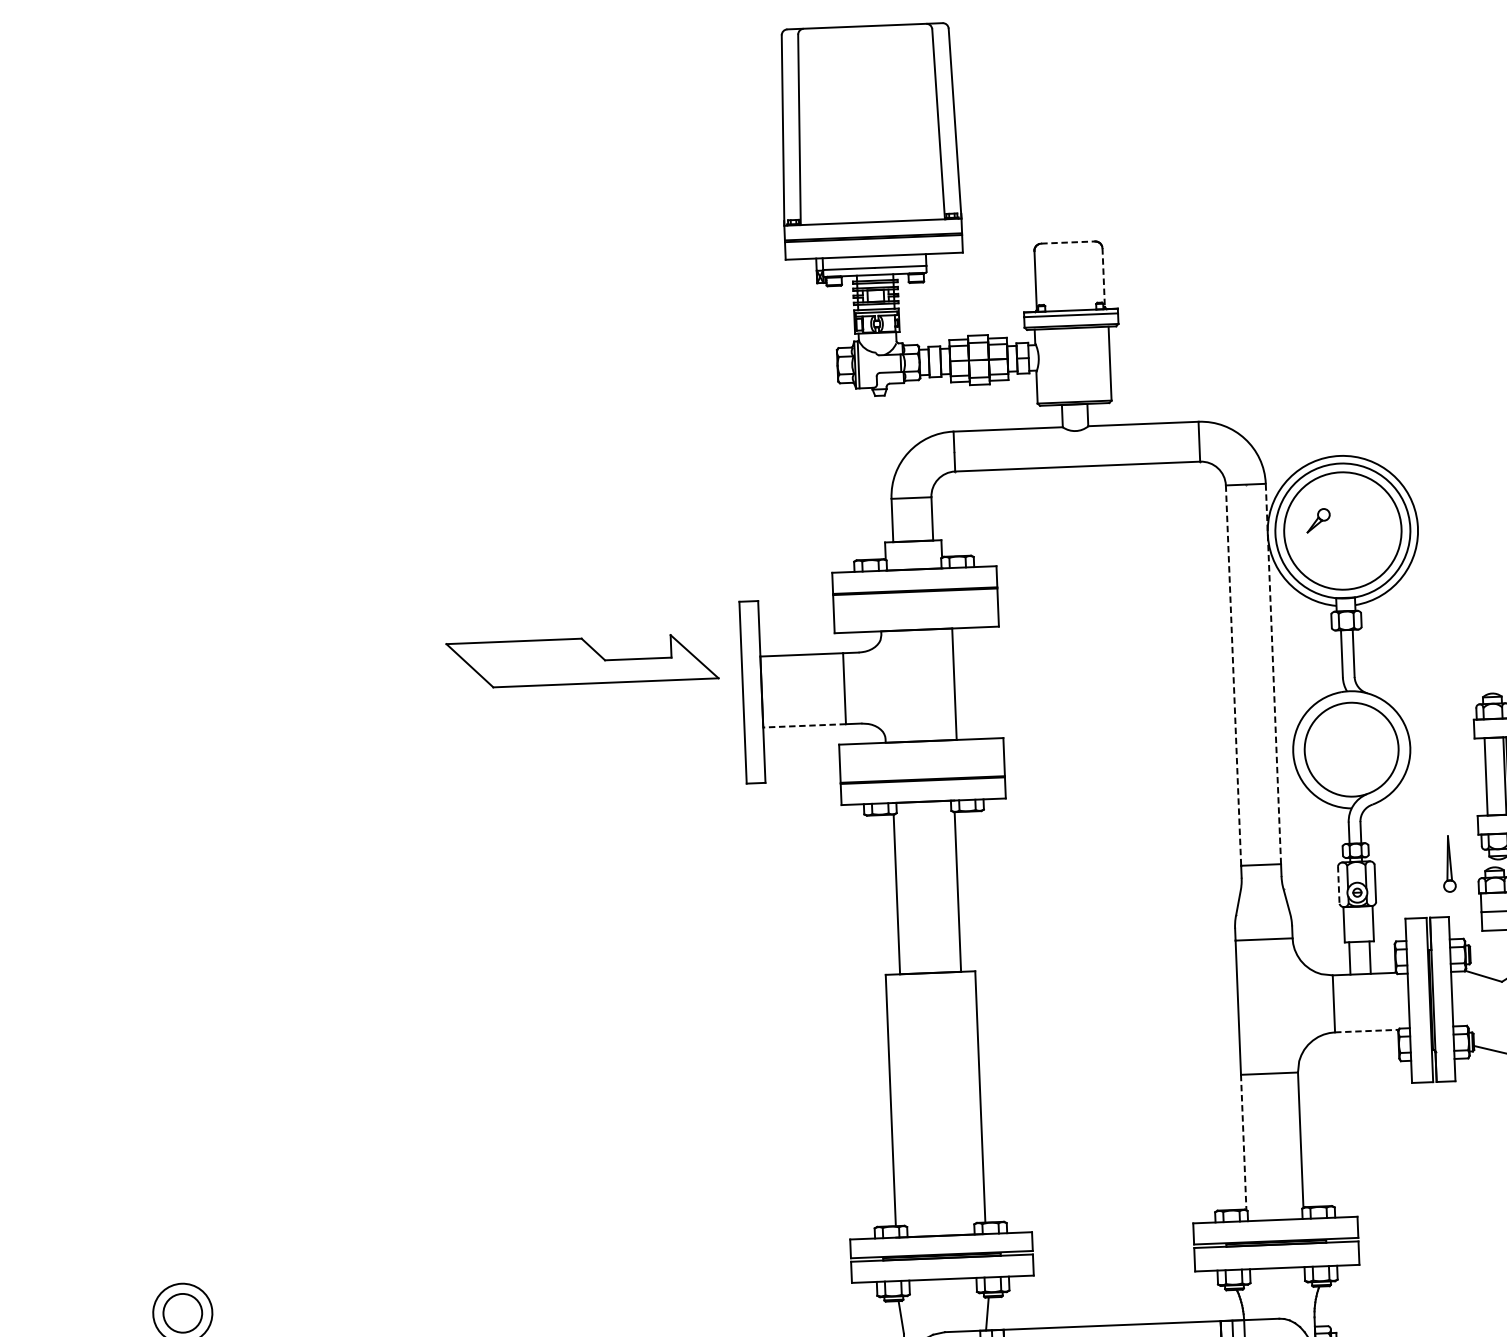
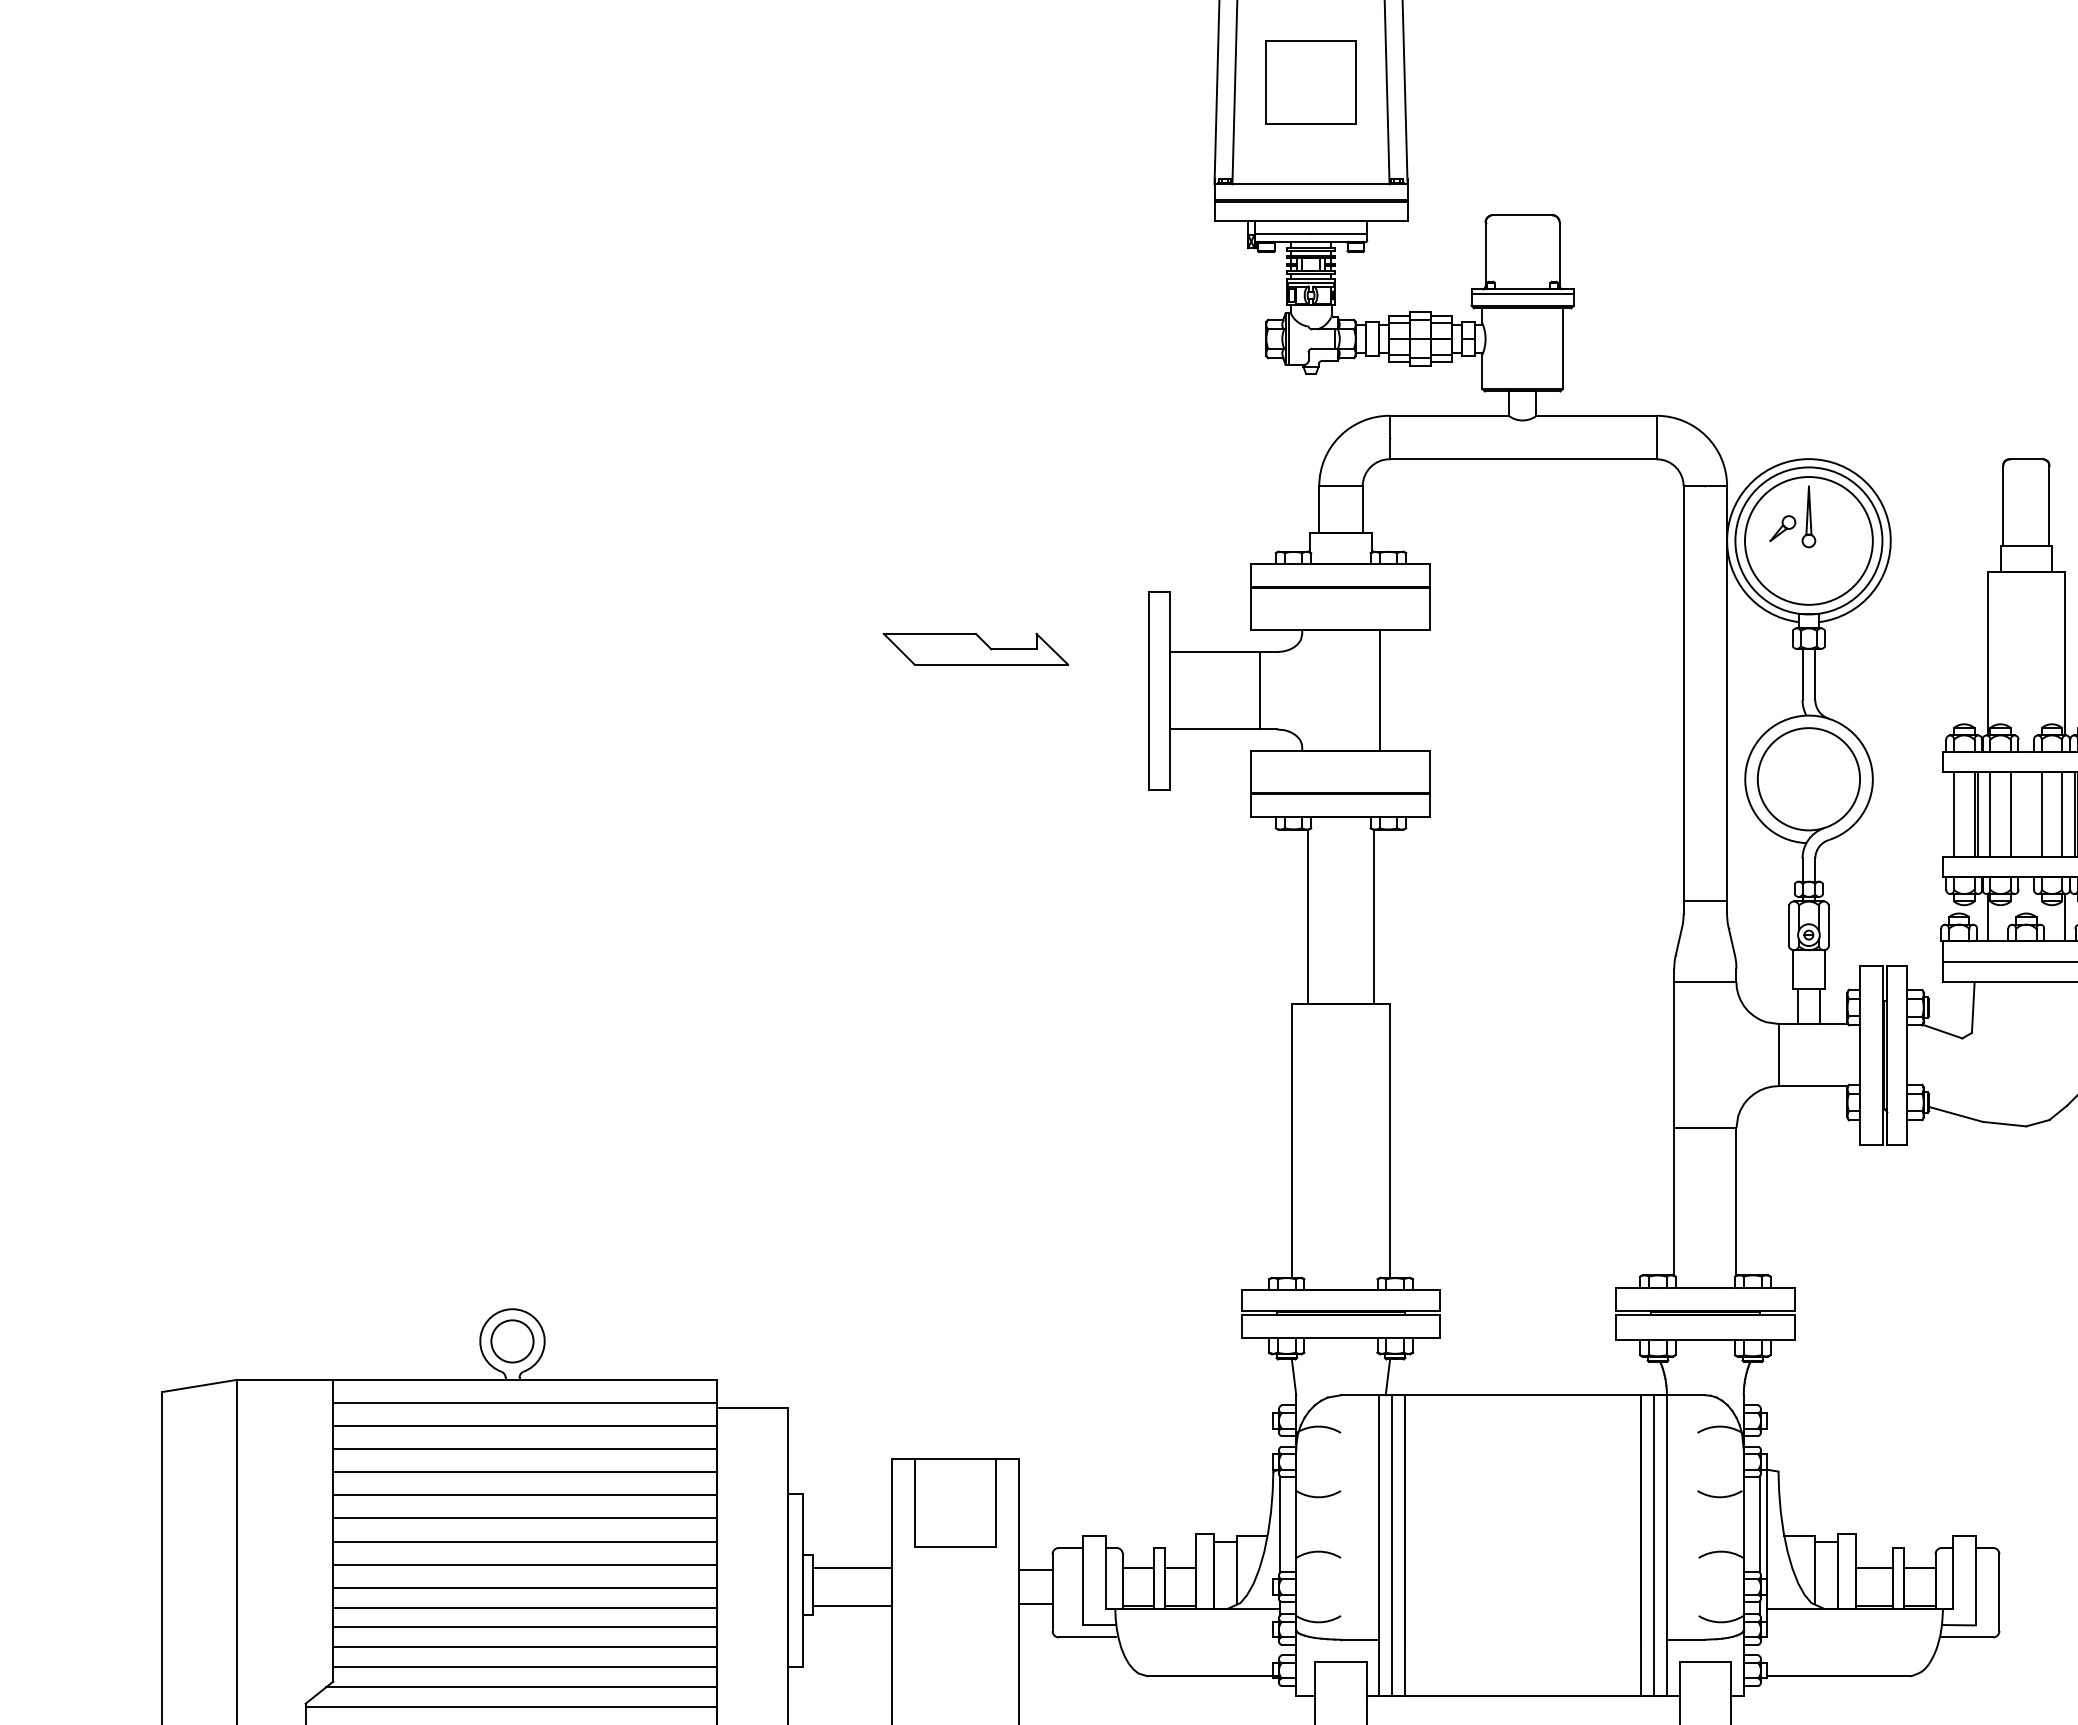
part: (868, 128) -> (1310, 82), added
line: (1068, 242) -> (1523, 215), dashed -> solid
line: (1103, 277) -> (1559, 254), dashed -> solid
part: (582, 660) -> (975, 648), size x0.62
line: (1273, 673) -> (1727, 692), dashed -> solid
line: (1233, 675) -> (1683, 693), dashed -> solid
line: (804, 725) -> (1214, 729), dashed -> solid
part: (1448, 863) -> (1808, 516), moved
line: (1338, 884) -> (1788, 925), dashed -> solid
line: (1367, 1031) -> (1813, 1086), dashed -> solid
line: (1243, 1142) -> (1674, 1202), dashed -> solid

